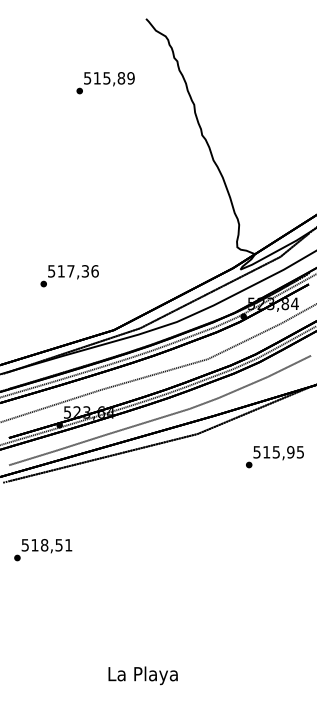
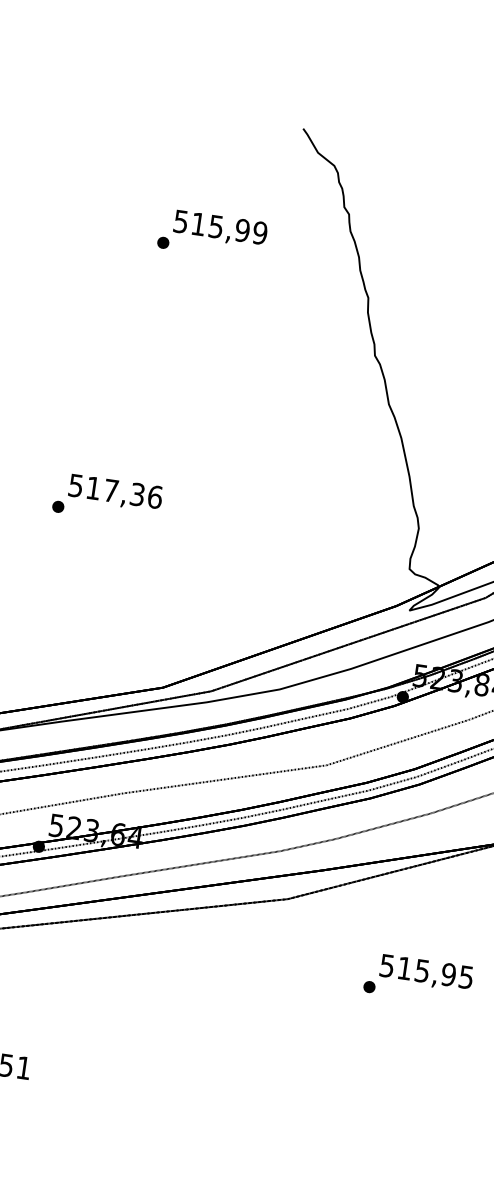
text: (121, 78) -> (242, 230), 515,89 -> 515,99
text: (69, 276) -> (107, 499), moved
text: (274, 457) -> (417, 980), moved

